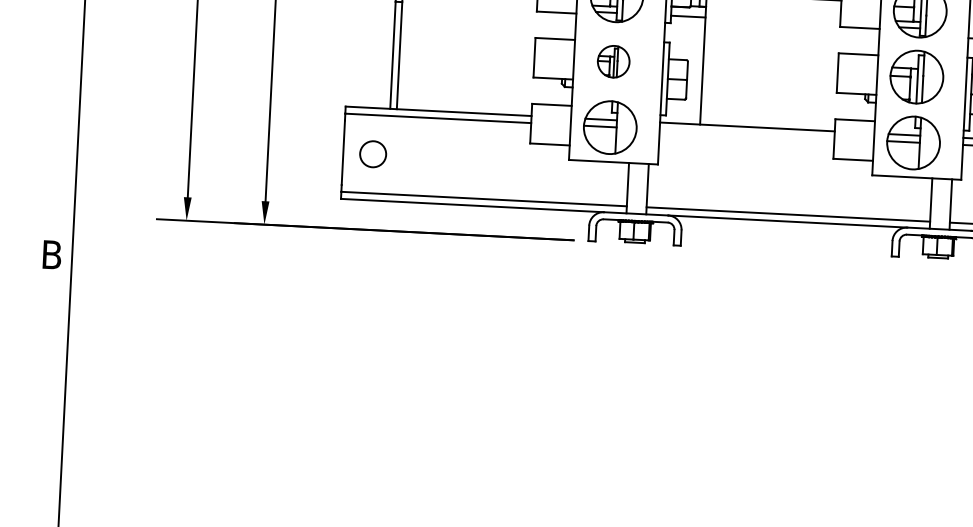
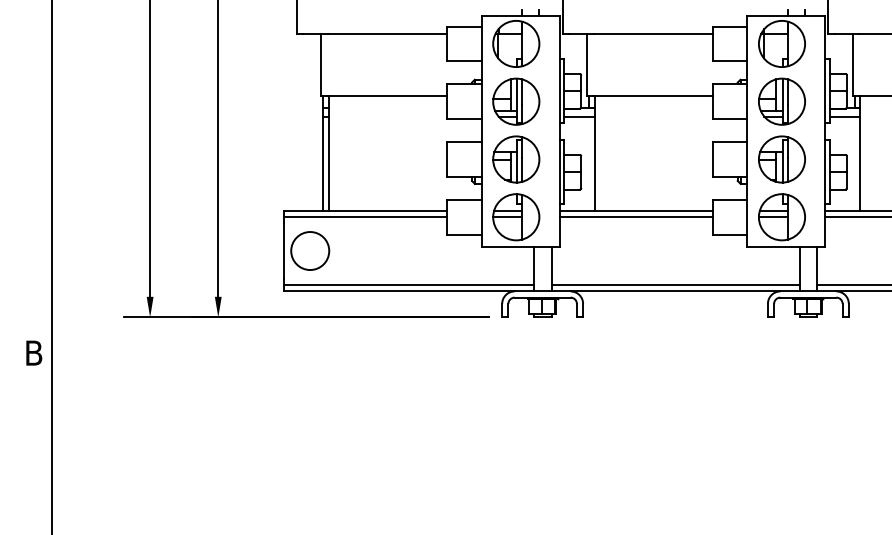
part: (613, 61) -> (516, 159), size x1.67
line: (746, 133) -> (635, 216), added
circle: (373, 154) -> (310, 251), size x1.67

